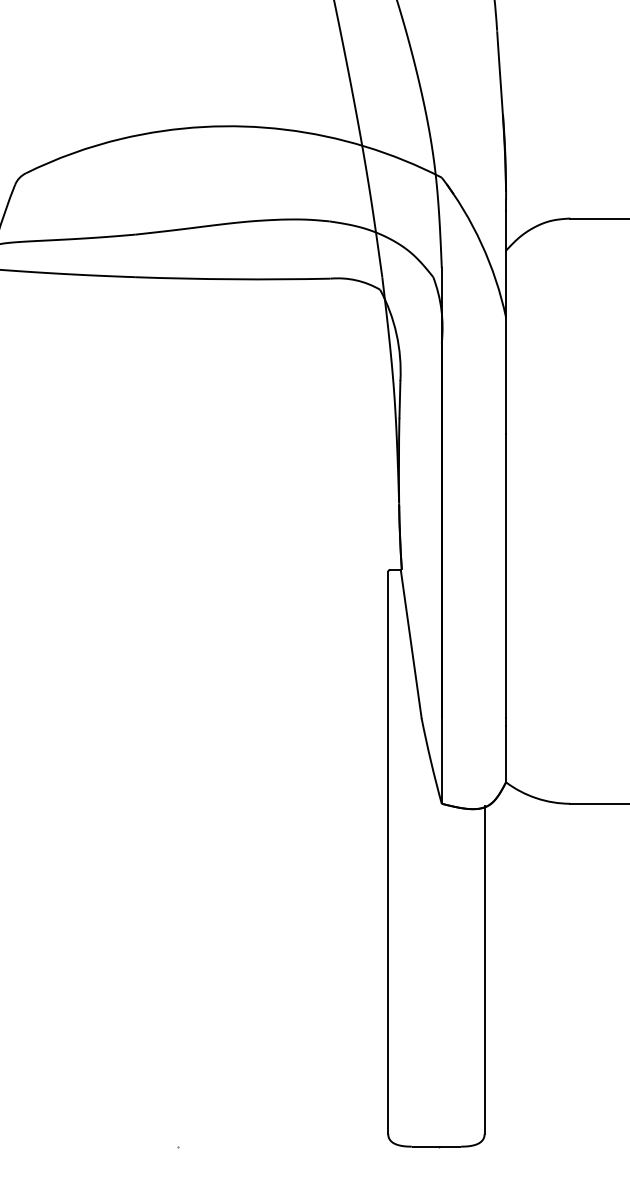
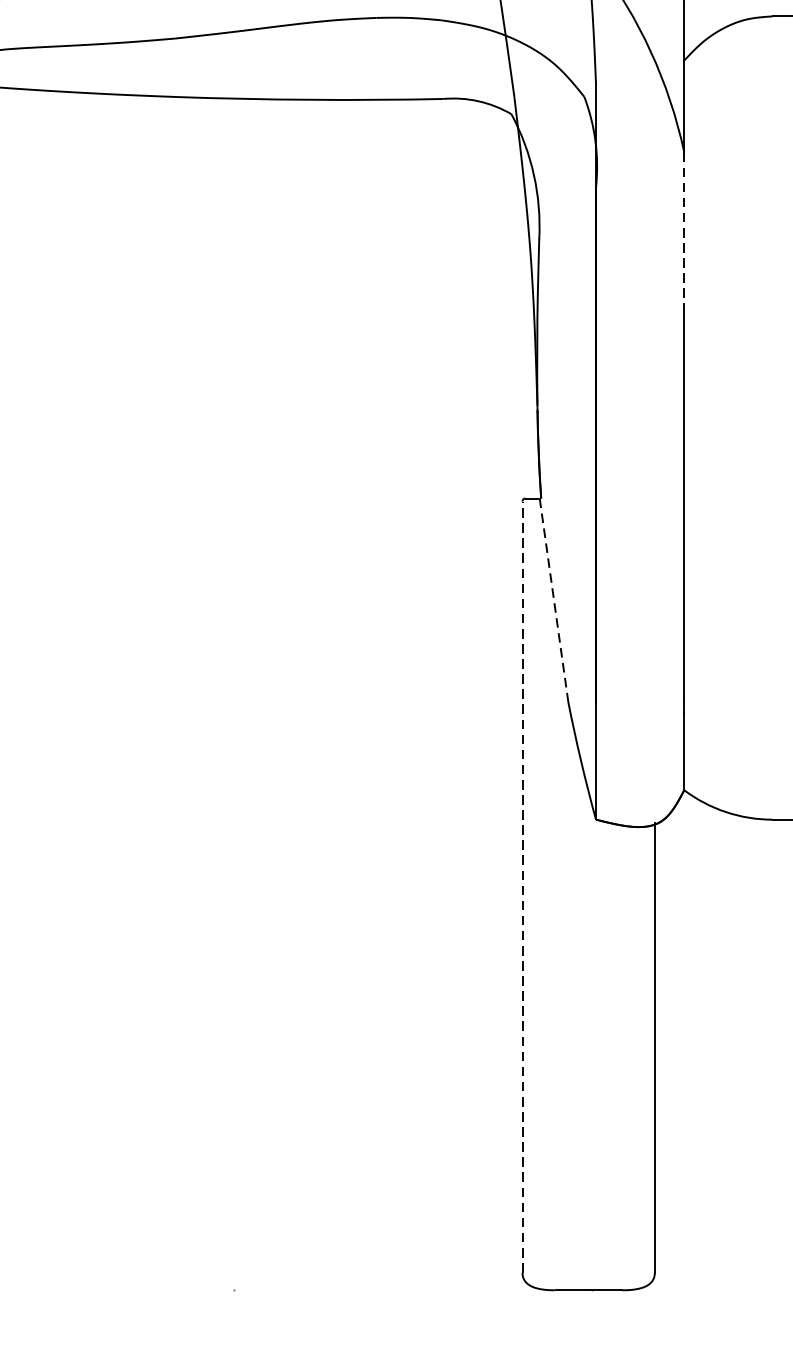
line: (506, 376) -> (684, 233), solid -> dashed
line: (411, 643) -> (554, 599), solid -> dashed
line: (388, 852) -> (522, 886), solid -> dashed

